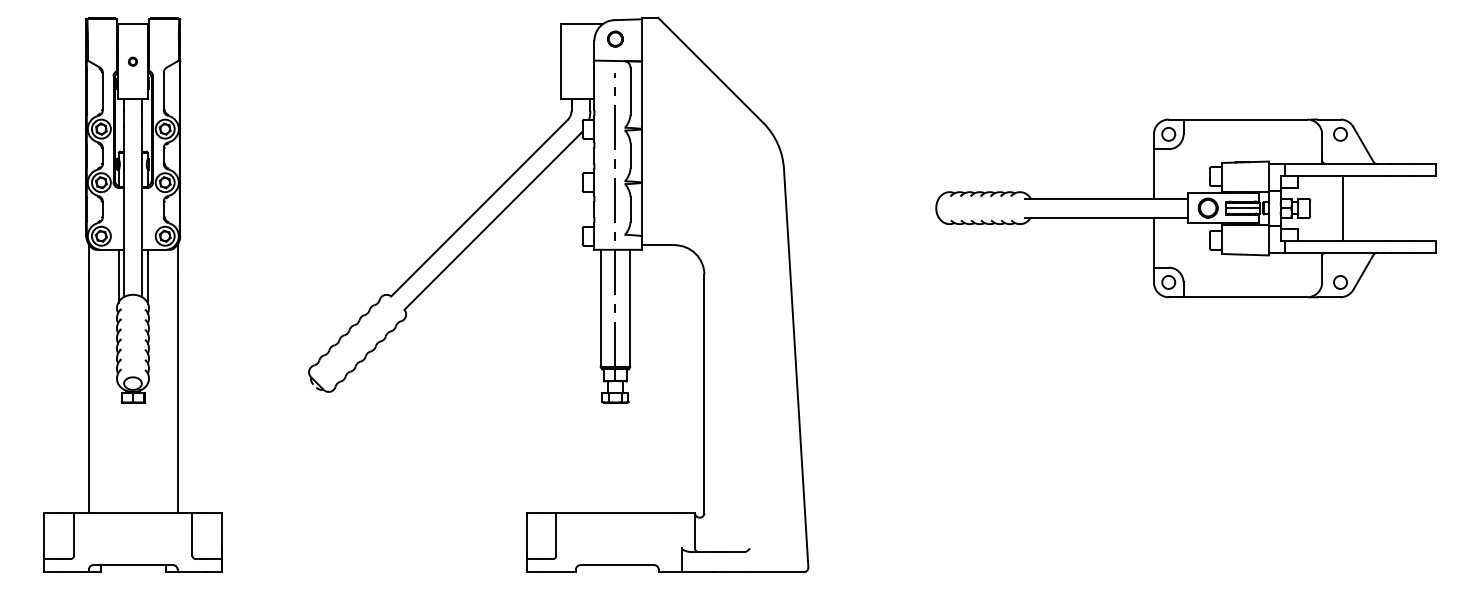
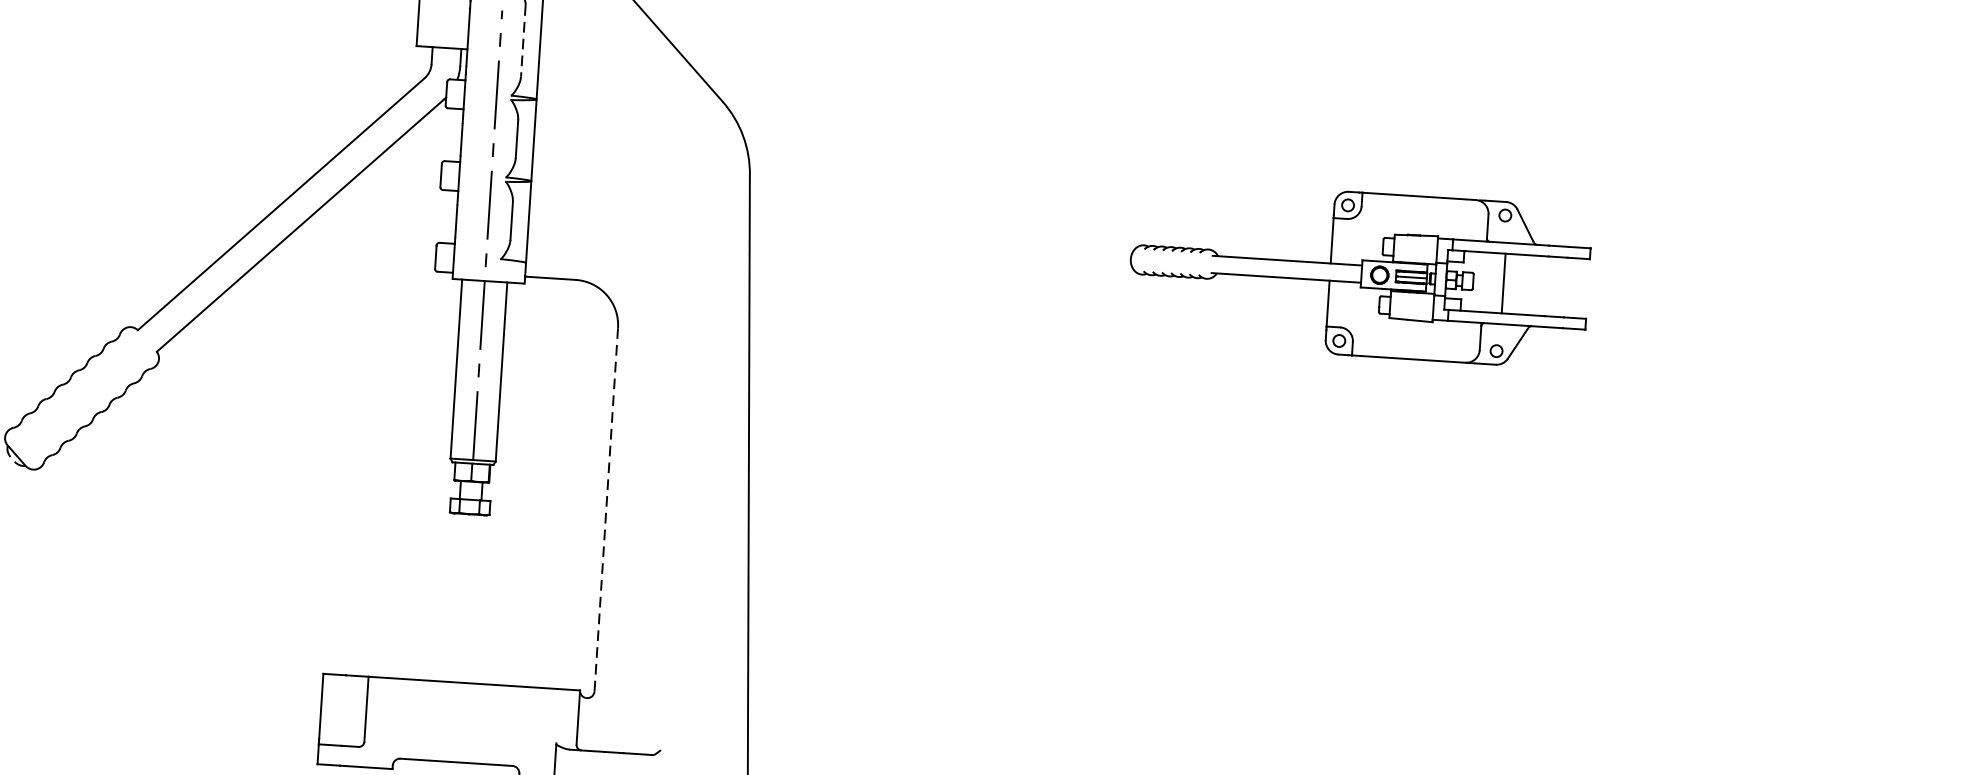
line: (630, 91) -> (523, 40), solid -> dashed
part: (1185, 208) -> (1358, 274), size x0.6
line: (704, 393) -> (606, 509), solid -> dashed

